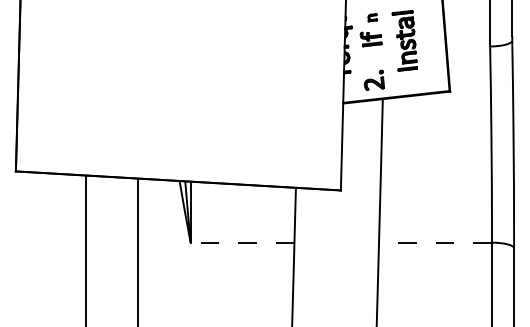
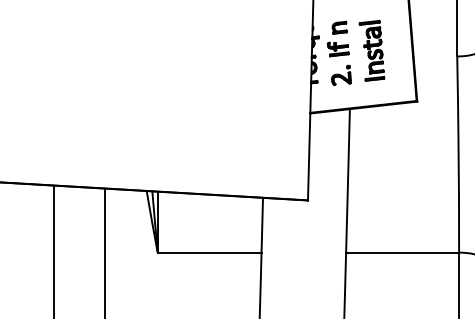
part: (372, 17) -> (339, 27), size x1.67
part: (373, 79) -> (340, 74), moved
line: (242, 242) -> (209, 252), dashed -> solid
line: (435, 242) -> (402, 252), dashed -> solid

